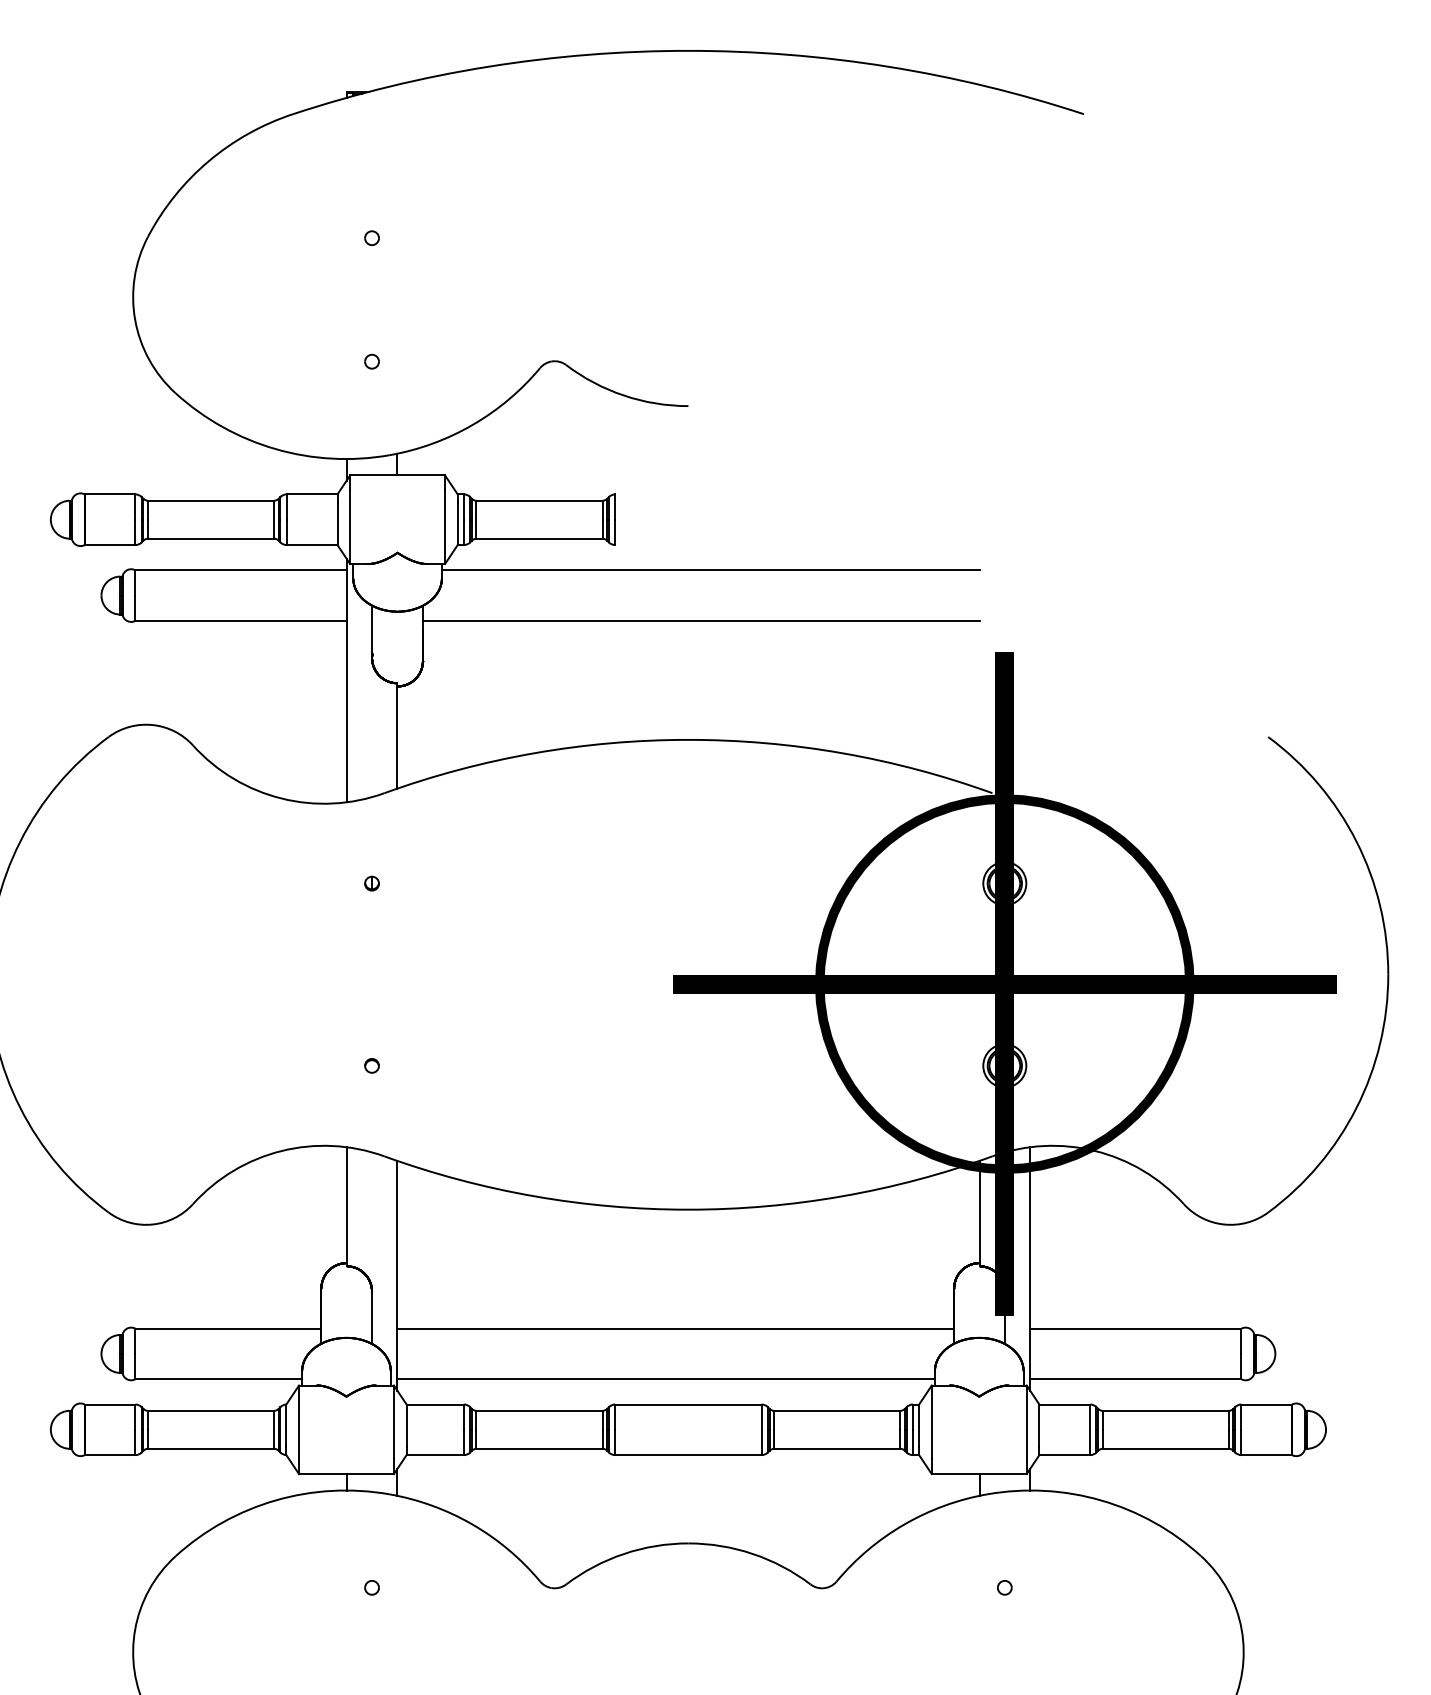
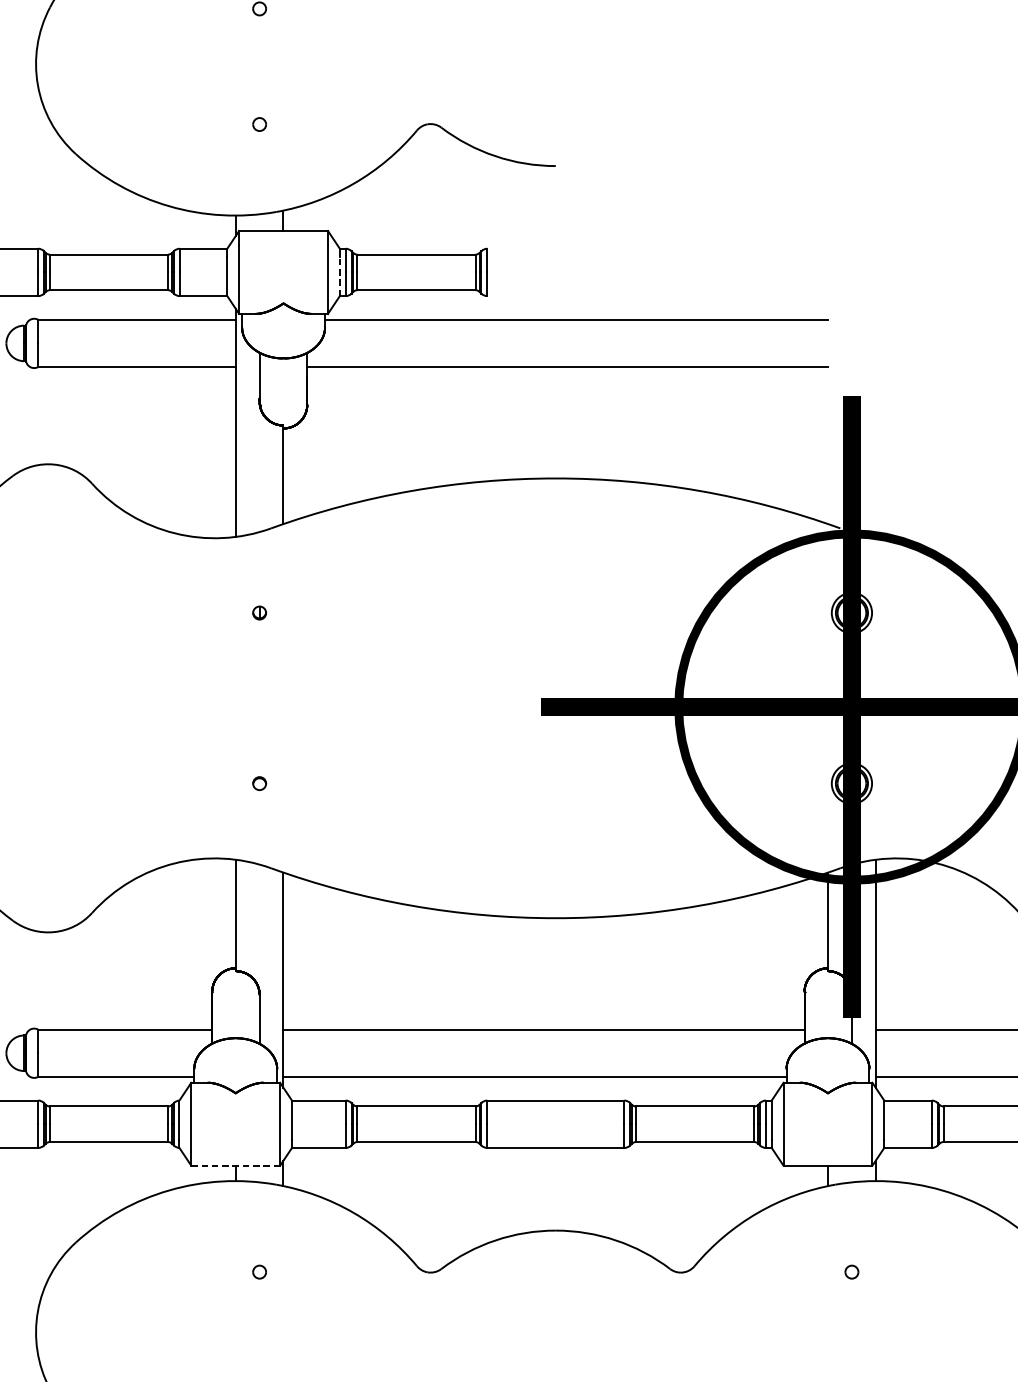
line: (457, 523) -> (339, 275), solid -> dashed
line: (346, 1474) -> (235, 1166), solid -> dashed

